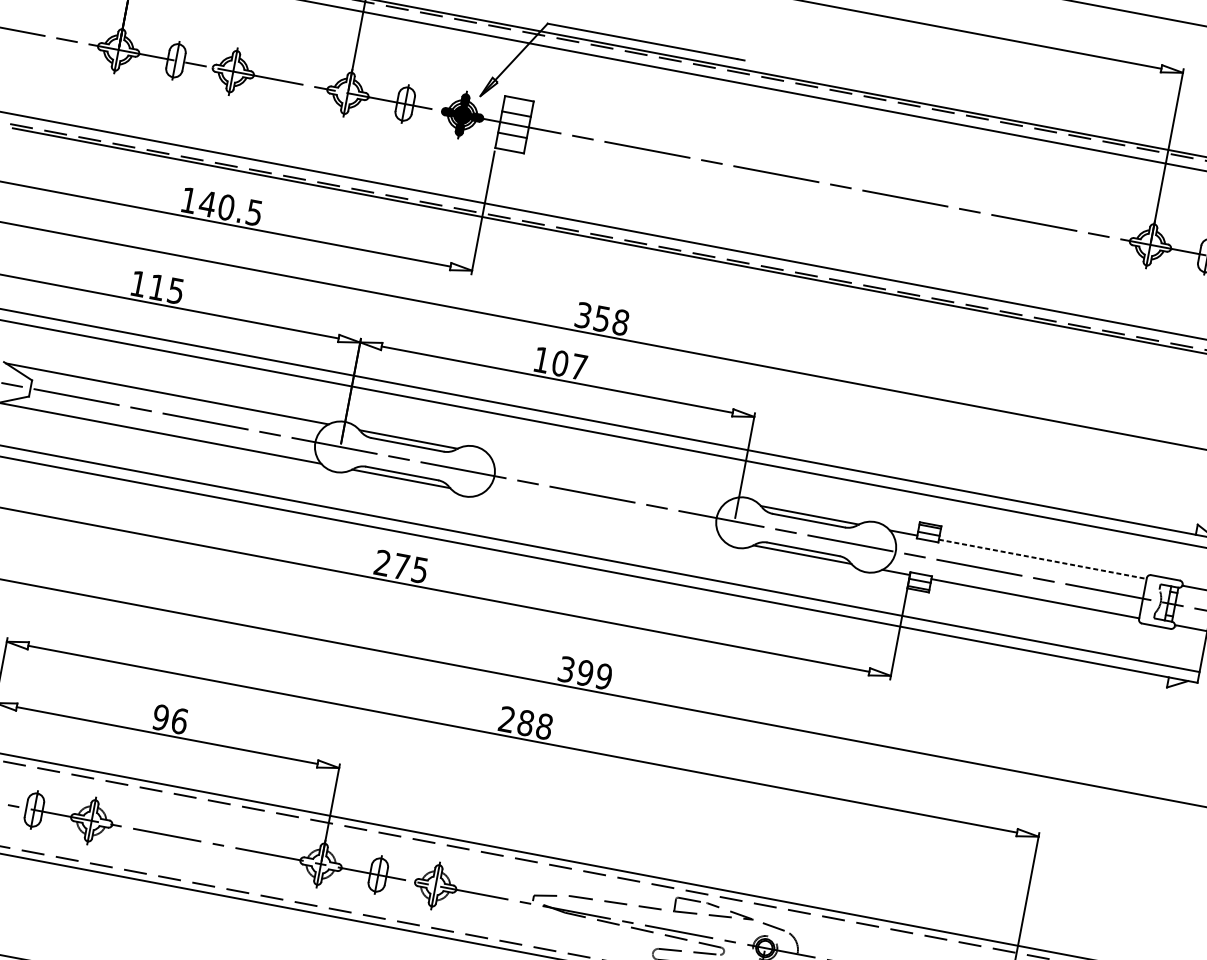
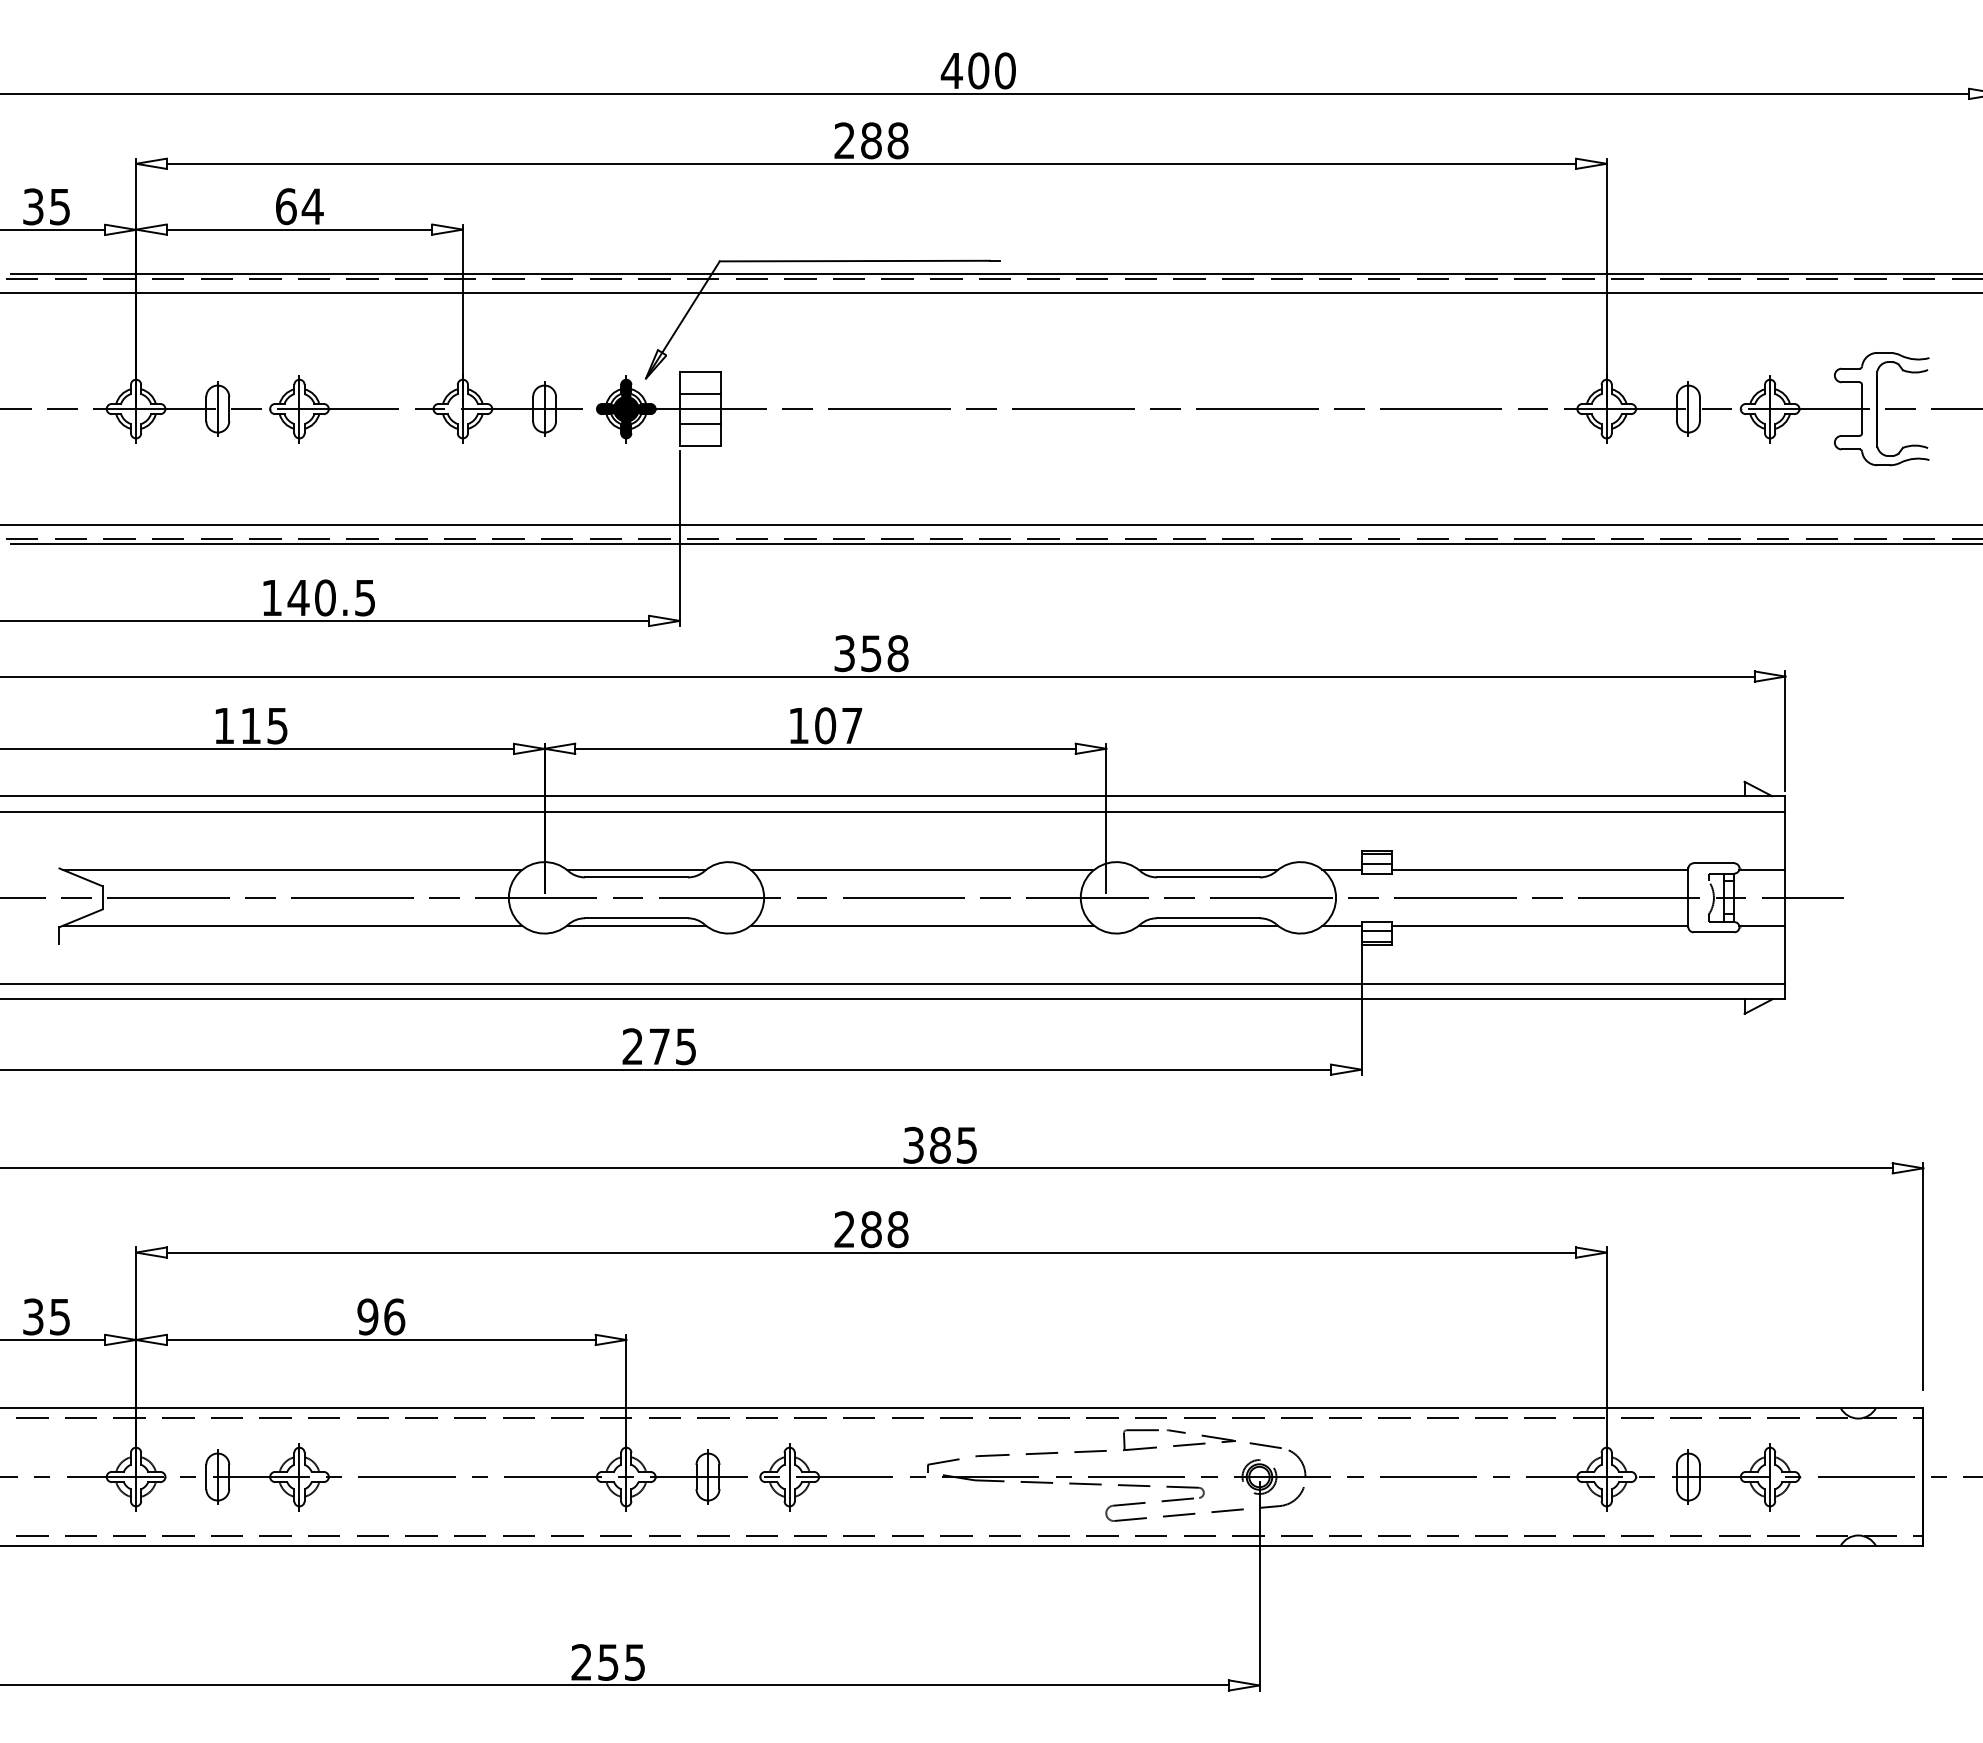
line: (609, 477) -> (922, 869), added
line: (601, 516) -> (922, 925), added
line: (1042, 559) -> (1540, 869), dashed -> solid
text: (594, 674) -> (953, 1144), 399 -> 385

